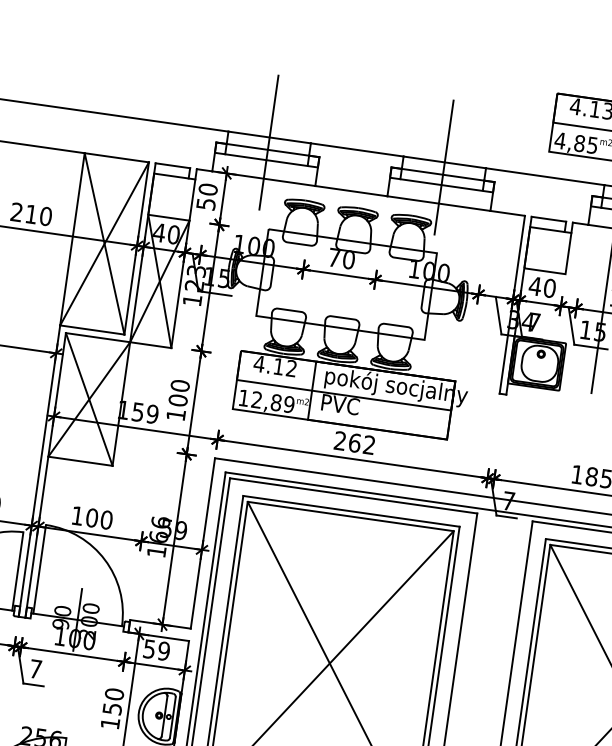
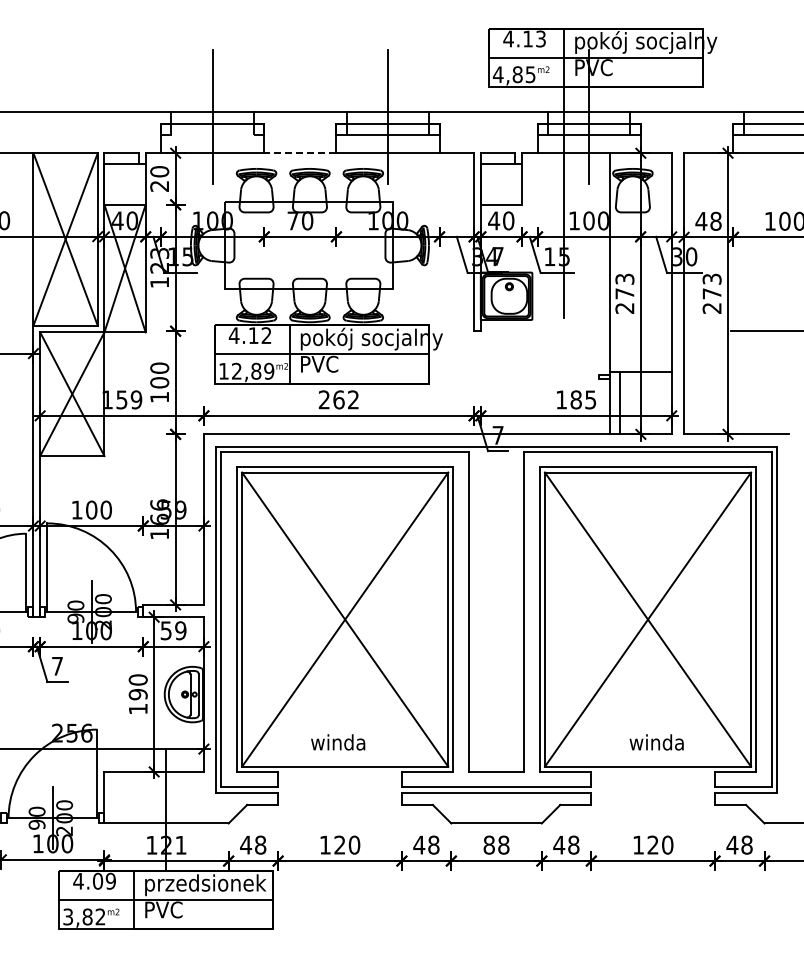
line: (266, 159) -> (212, 134), removed
line: (350, 191) -> (299, 153), solid -> dashed
text: (205, 204) -> (159, 186), 50 -> 20
text: (111, 708) -> (137, 694), 150 -> 190

